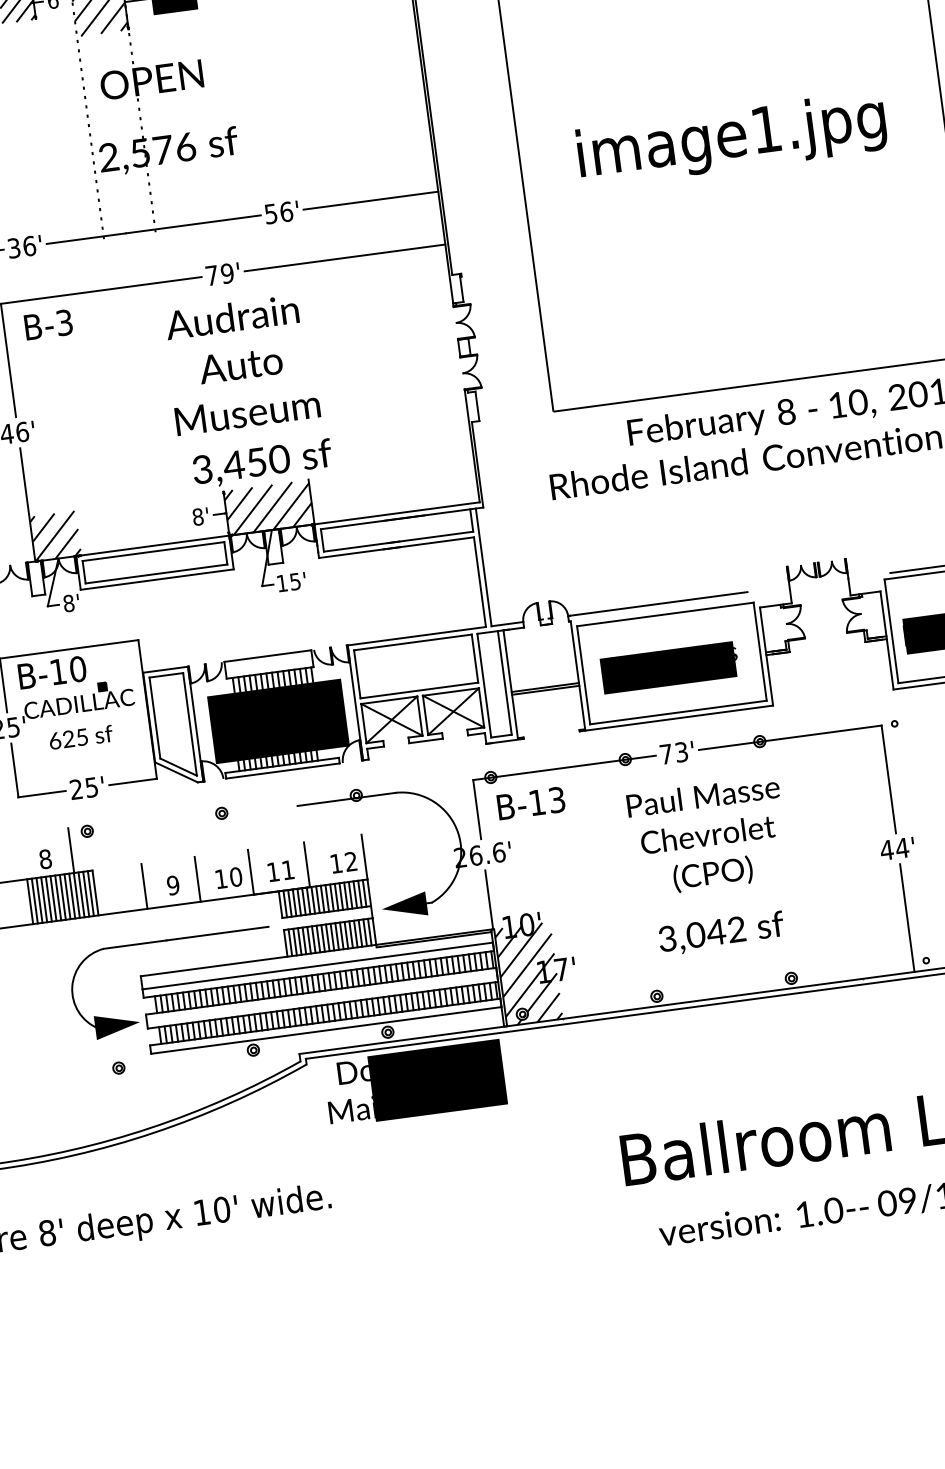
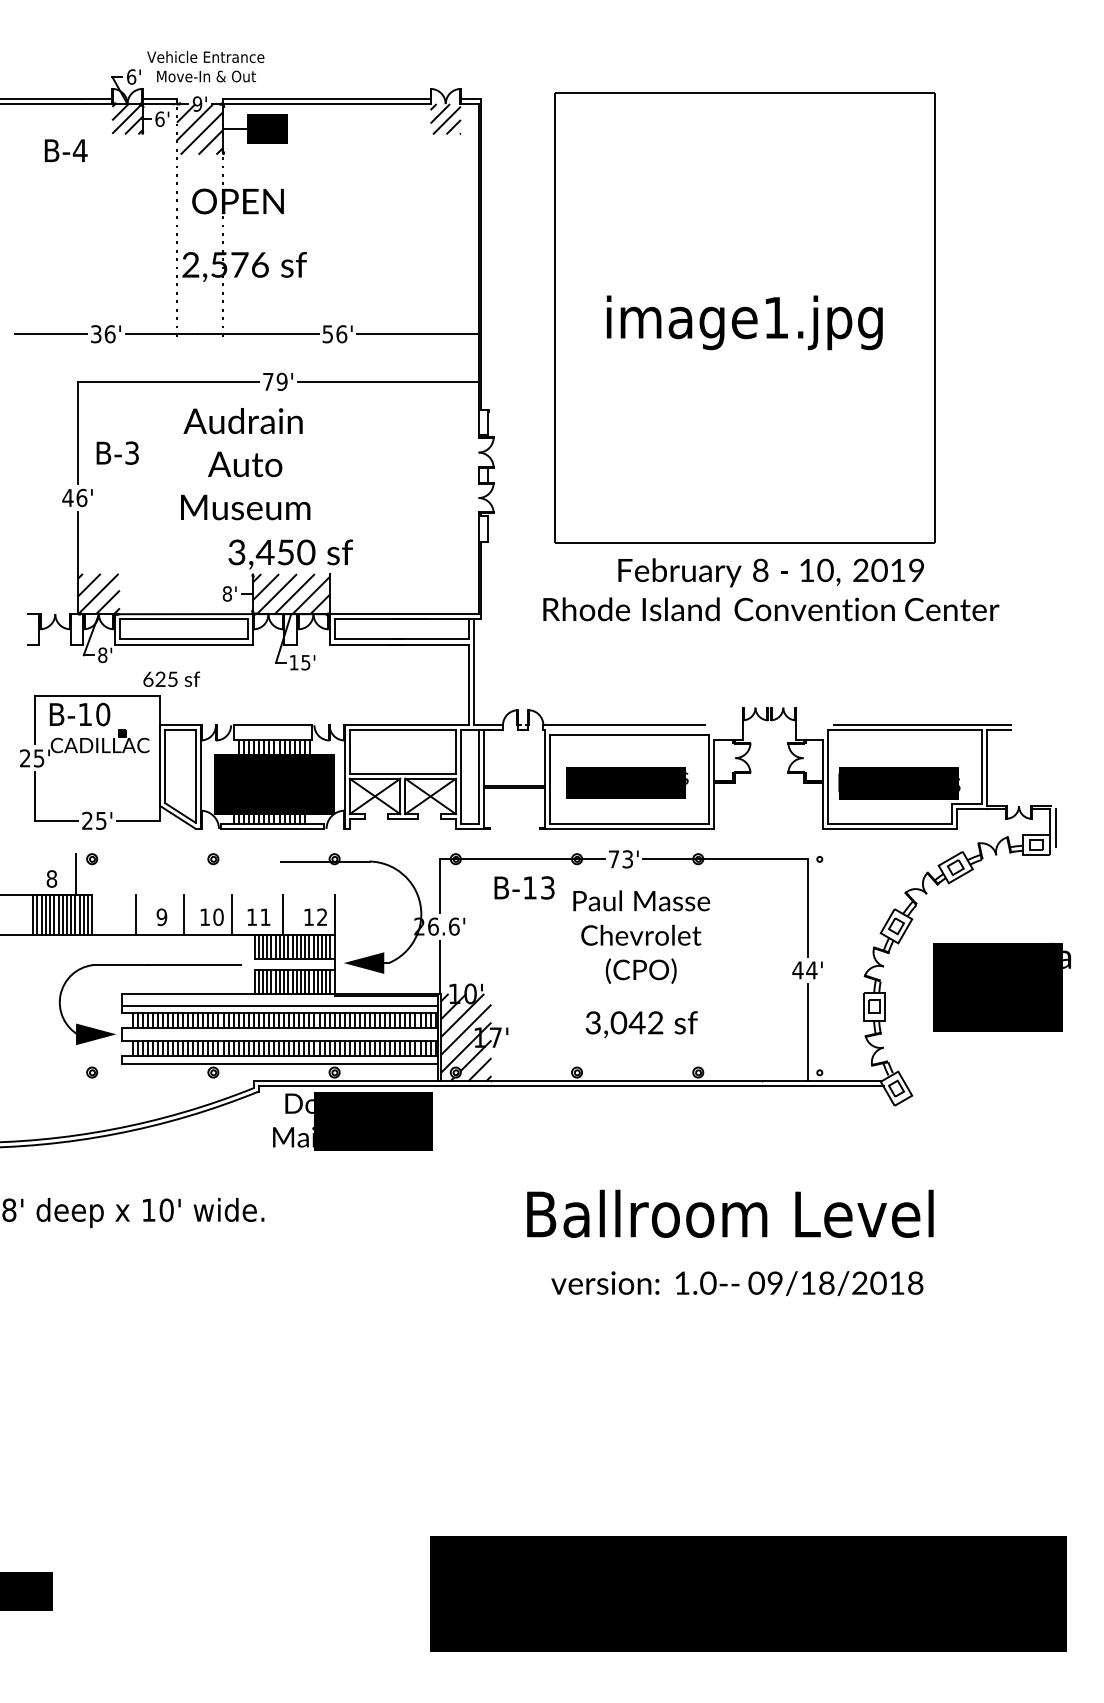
text: (48, 324) -> (117, 452), moved
text: (241, 365) -> (245, 464), moved
text: (80, 736) -> (171, 678), moved
text: (531, 802) -> (524, 887), moved

